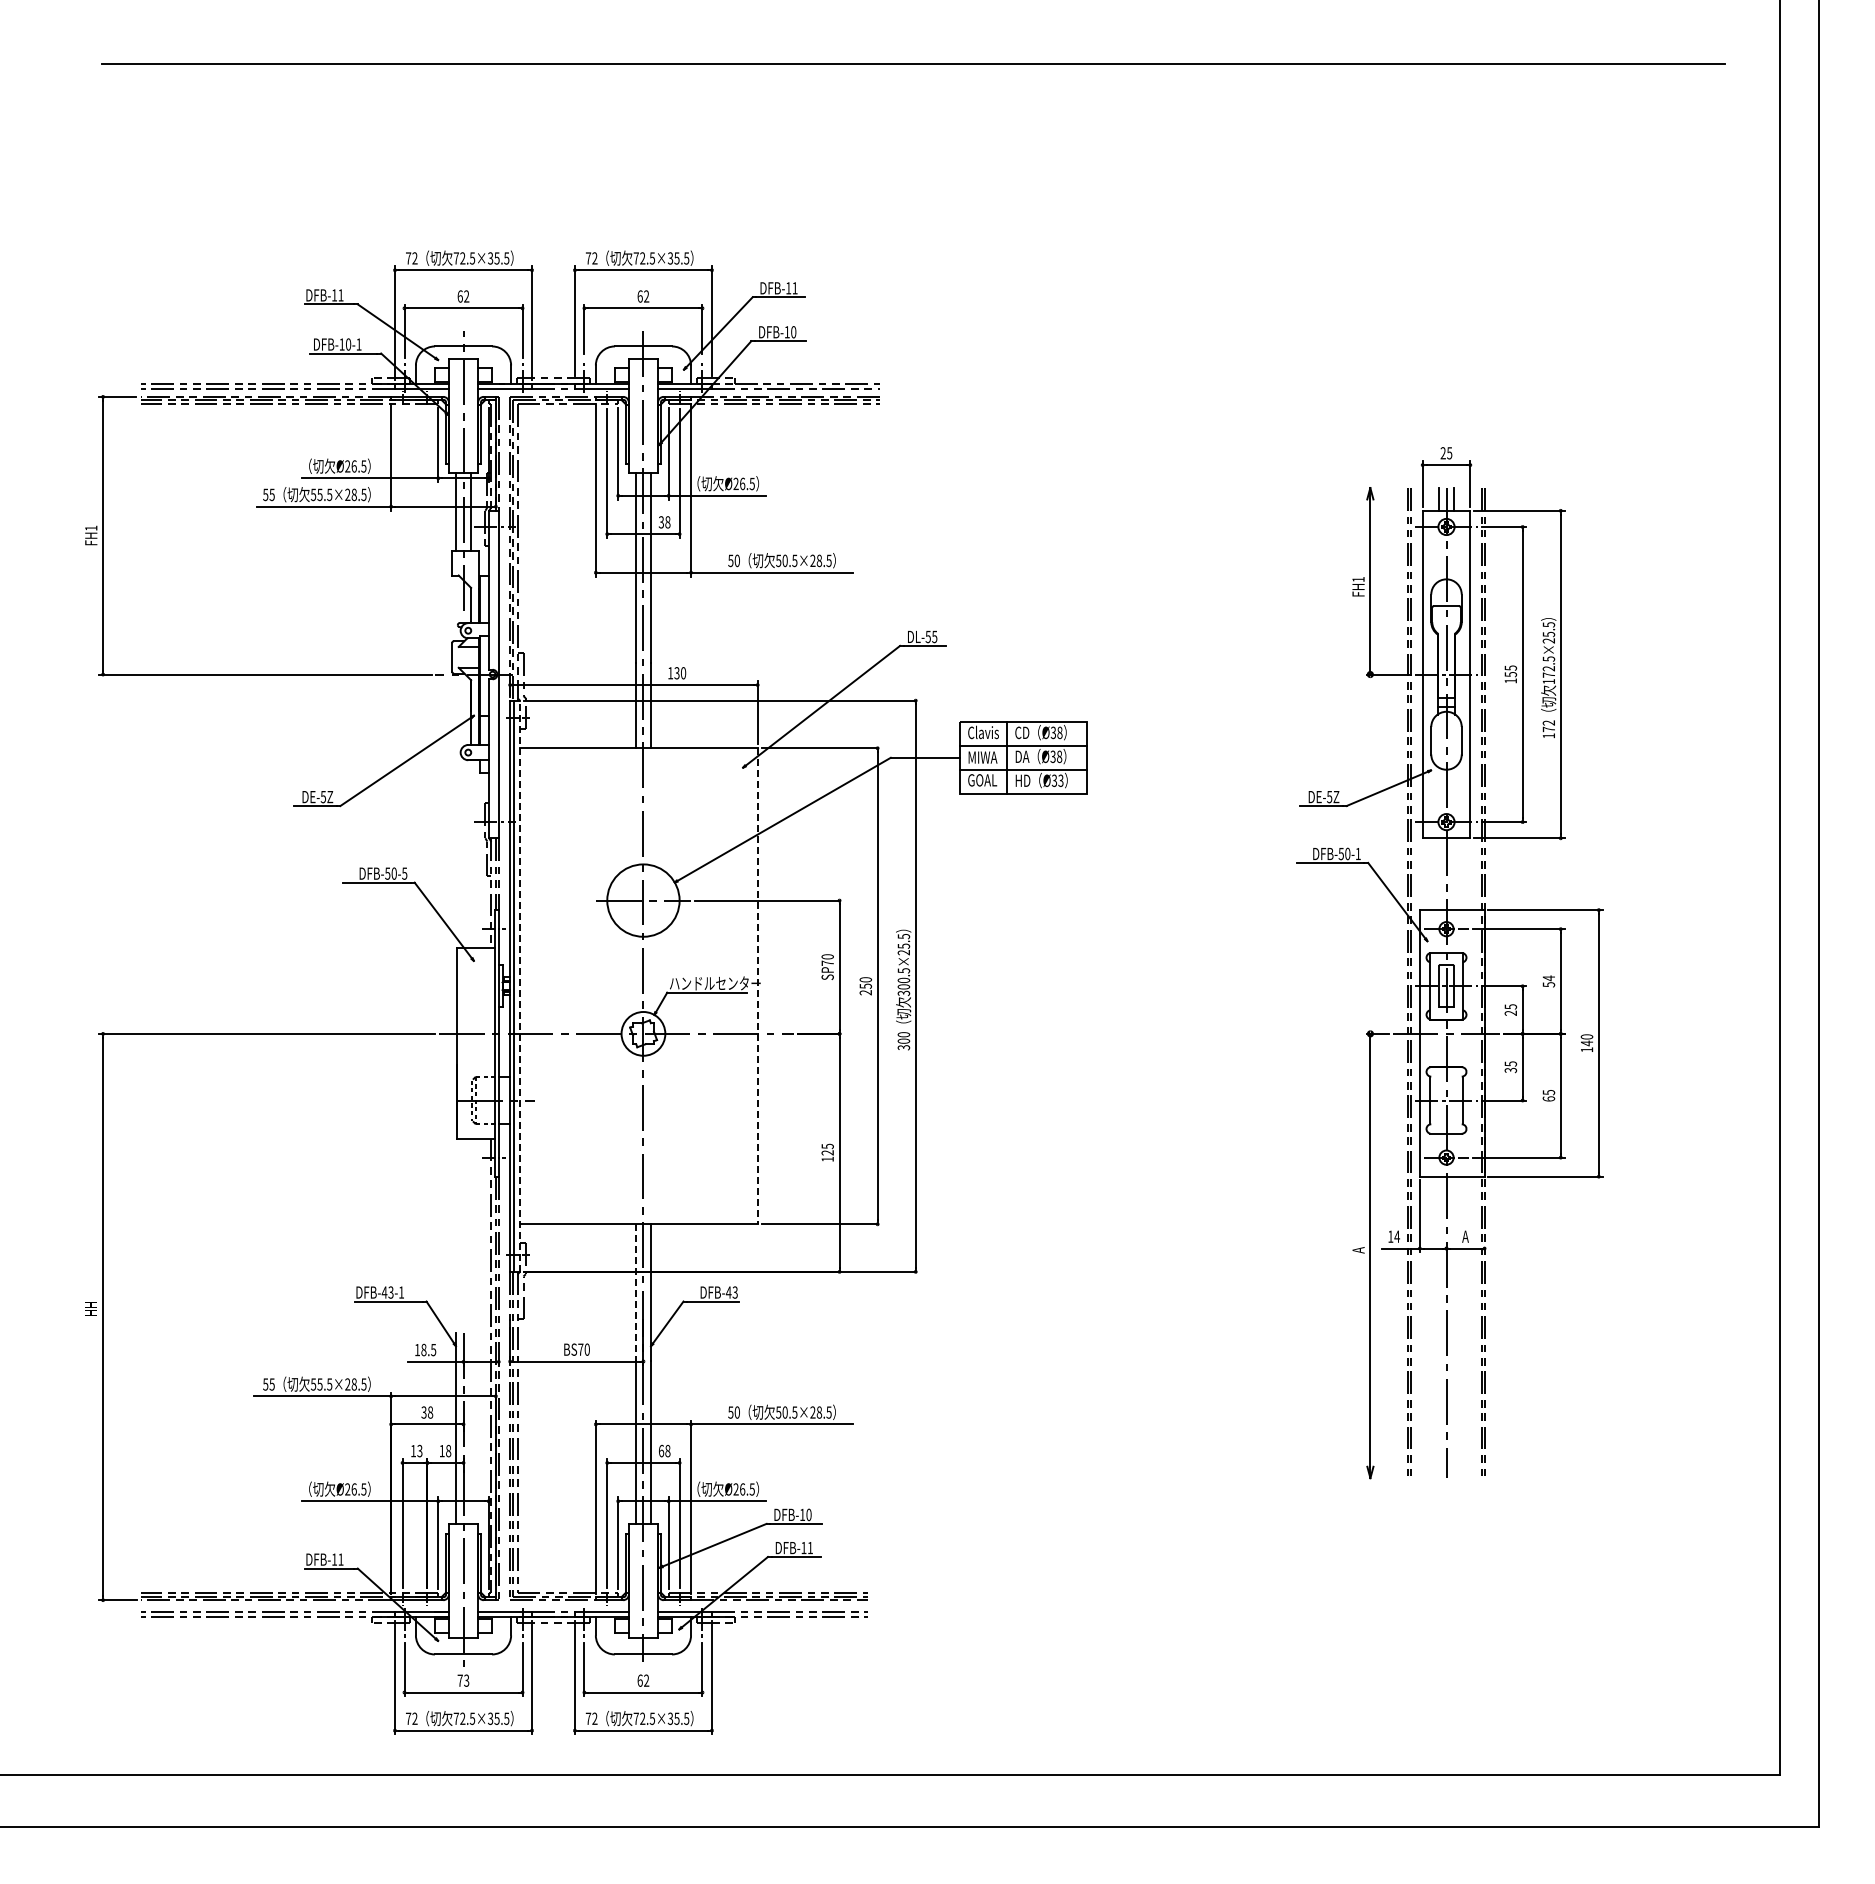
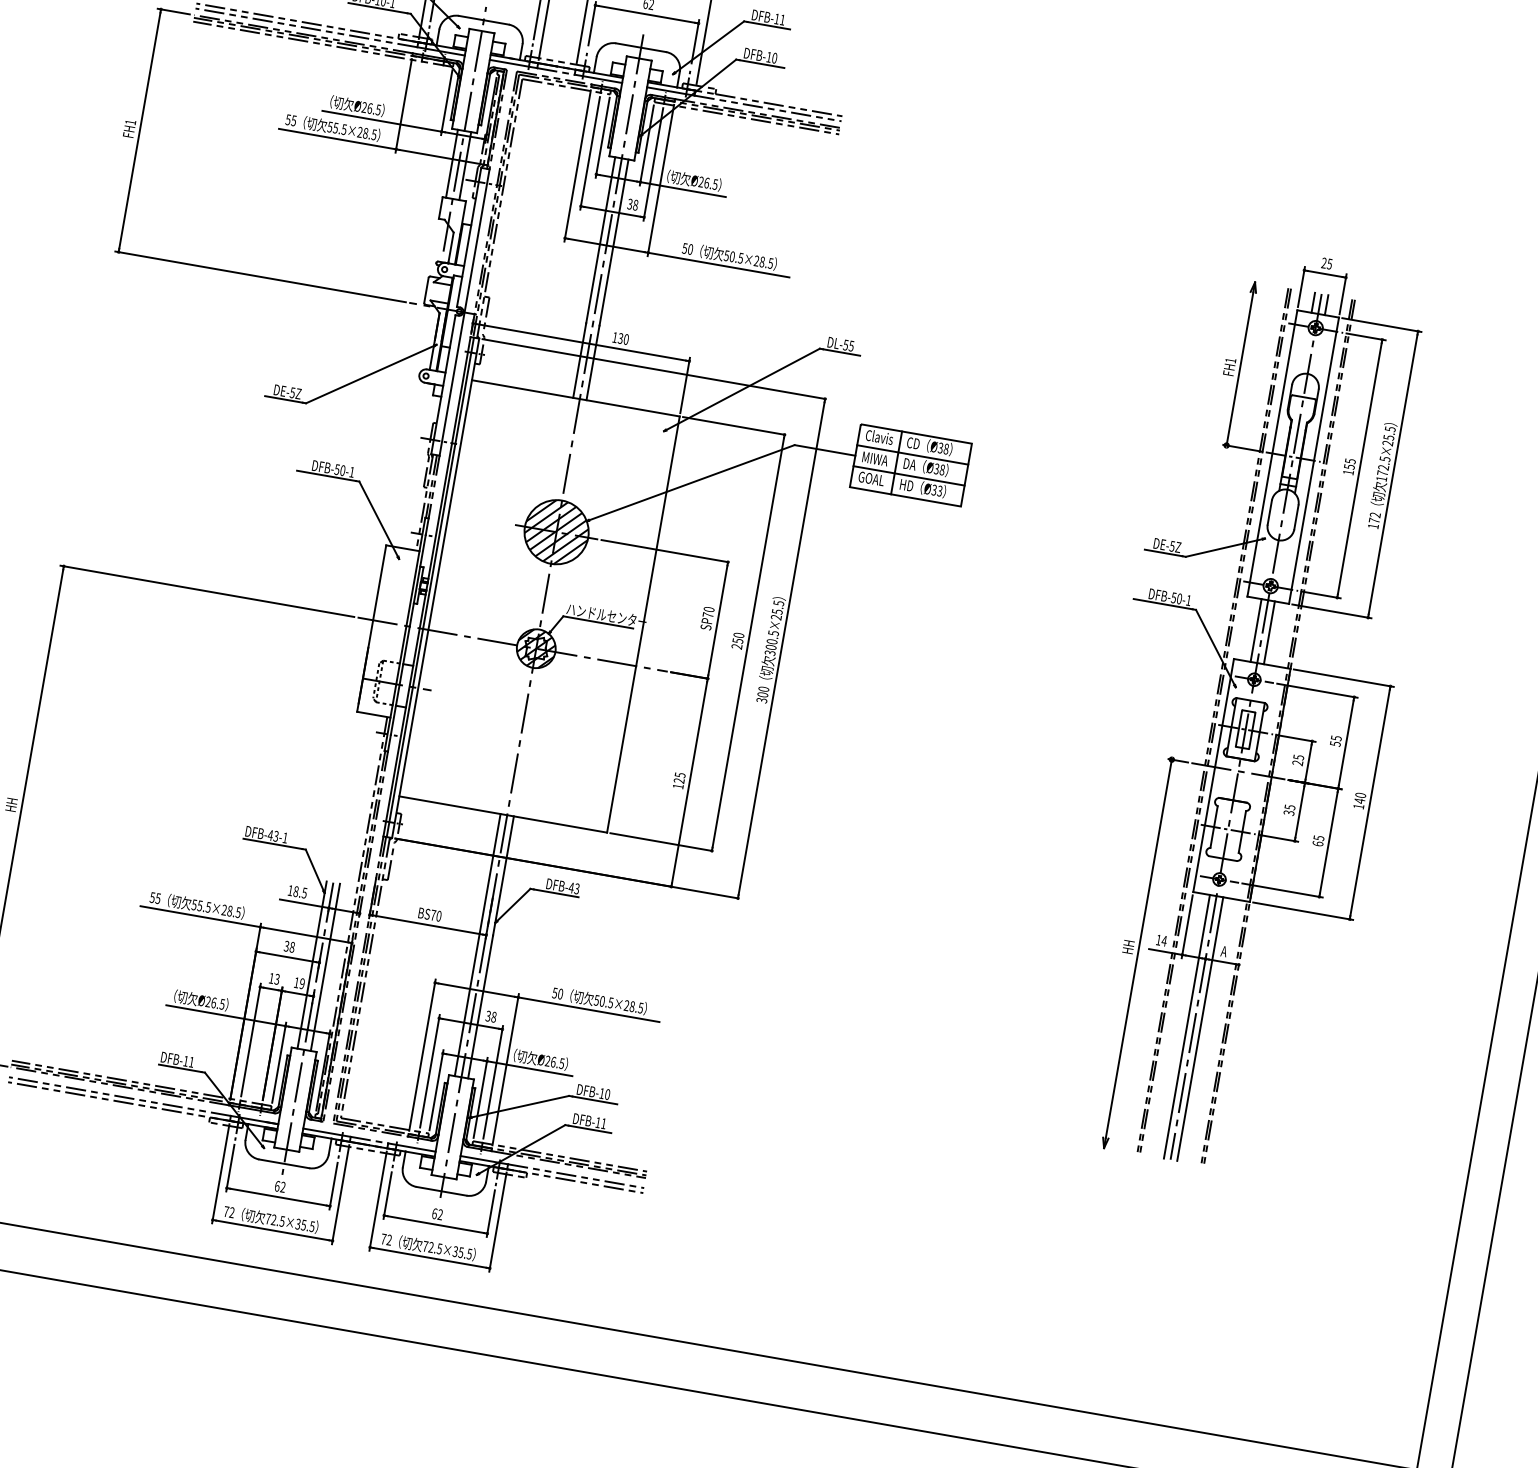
text: (404, 873) -> (351, 472), DFB-50-5 -> DFB-50-1
line: (1438, 874) -> (1255, 630), added
line: (1454, 874) -> (1269, 633), added
hatch: (643, 900) -> (556, 532), added
text: (1548, 978) -> (1336, 738), 54 -> 55
line: (520, 986) -> (436, 588), dashed -> solid
line: (757, 986) -> (643, 624), dashed -> solid
hatch: (643, 1033) -> (536, 648), added
text: (1358, 1250) -> (1128, 947), A -> HH
line: (635, 1292) -> (489, 873), dashed -> solid
line: (1438, 1327) -> (1186, 1026), added
line: (1454, 1327) -> (1200, 1029), added
line: (471, 1428) -> (325, 967), added
text: (661, 1450) -> (488, 1015), 68 -> 38
text: (448, 1451) -> (302, 984), 18 -> 19
text: (463, 1680) -> (280, 1186), 73 -> 62

